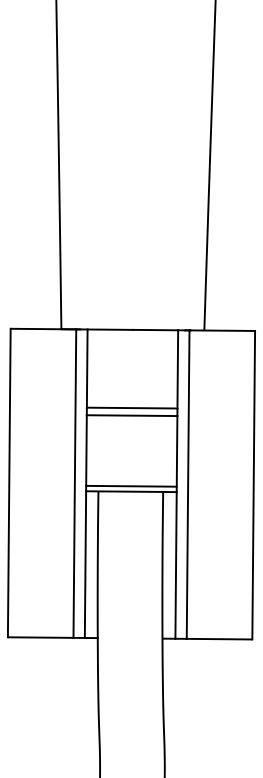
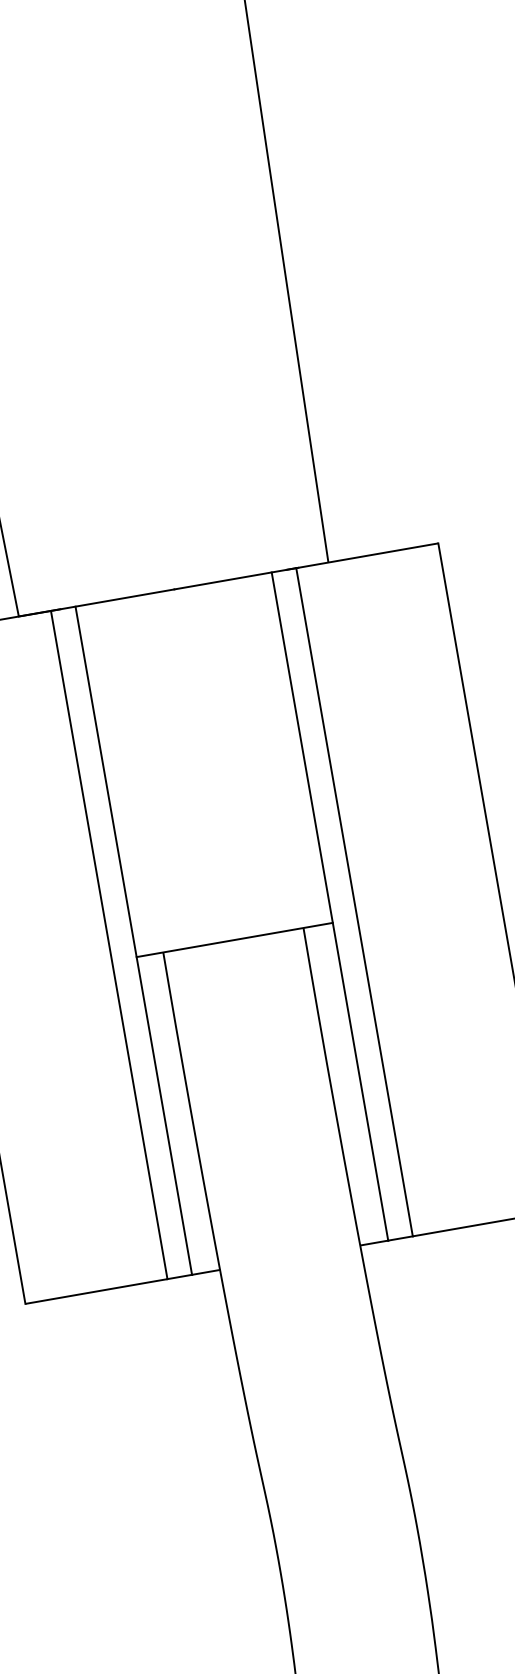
line: (131, 407) -> (201, 757), removed
line: (131, 415) -> (204, 775), removed
line: (131, 485) -> (232, 926), removed

